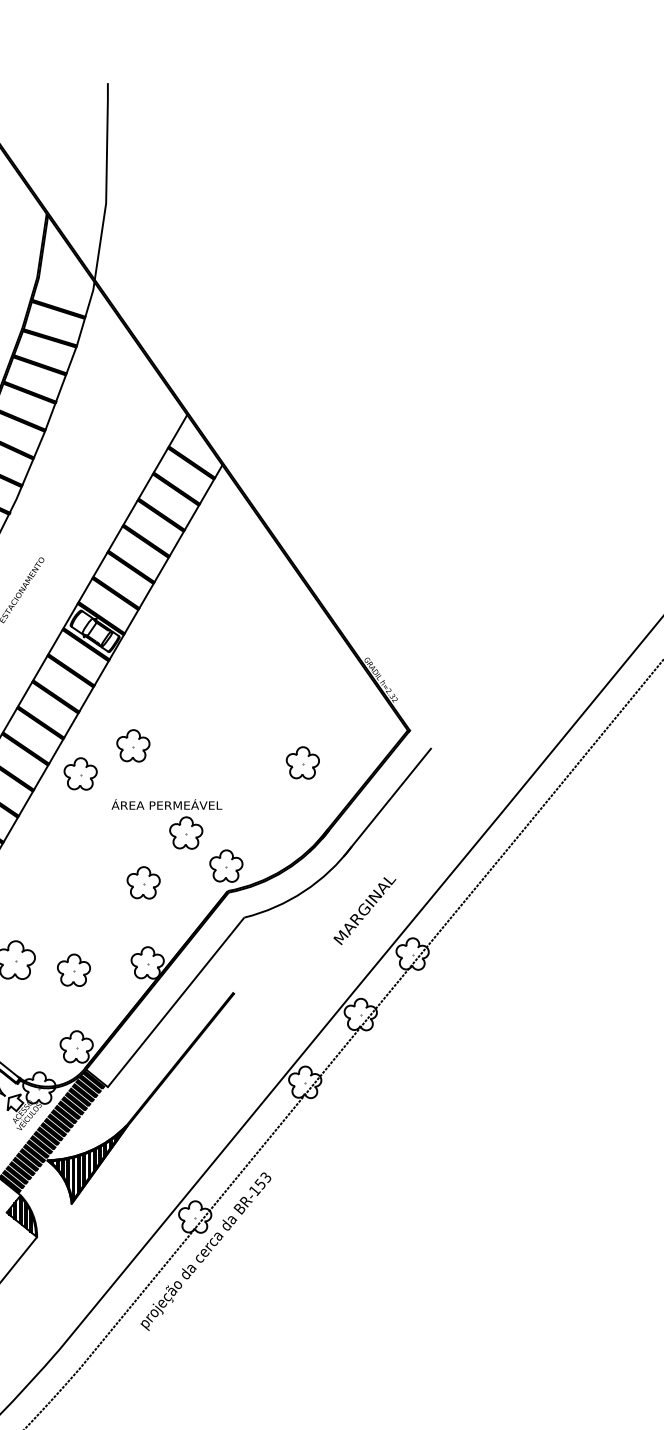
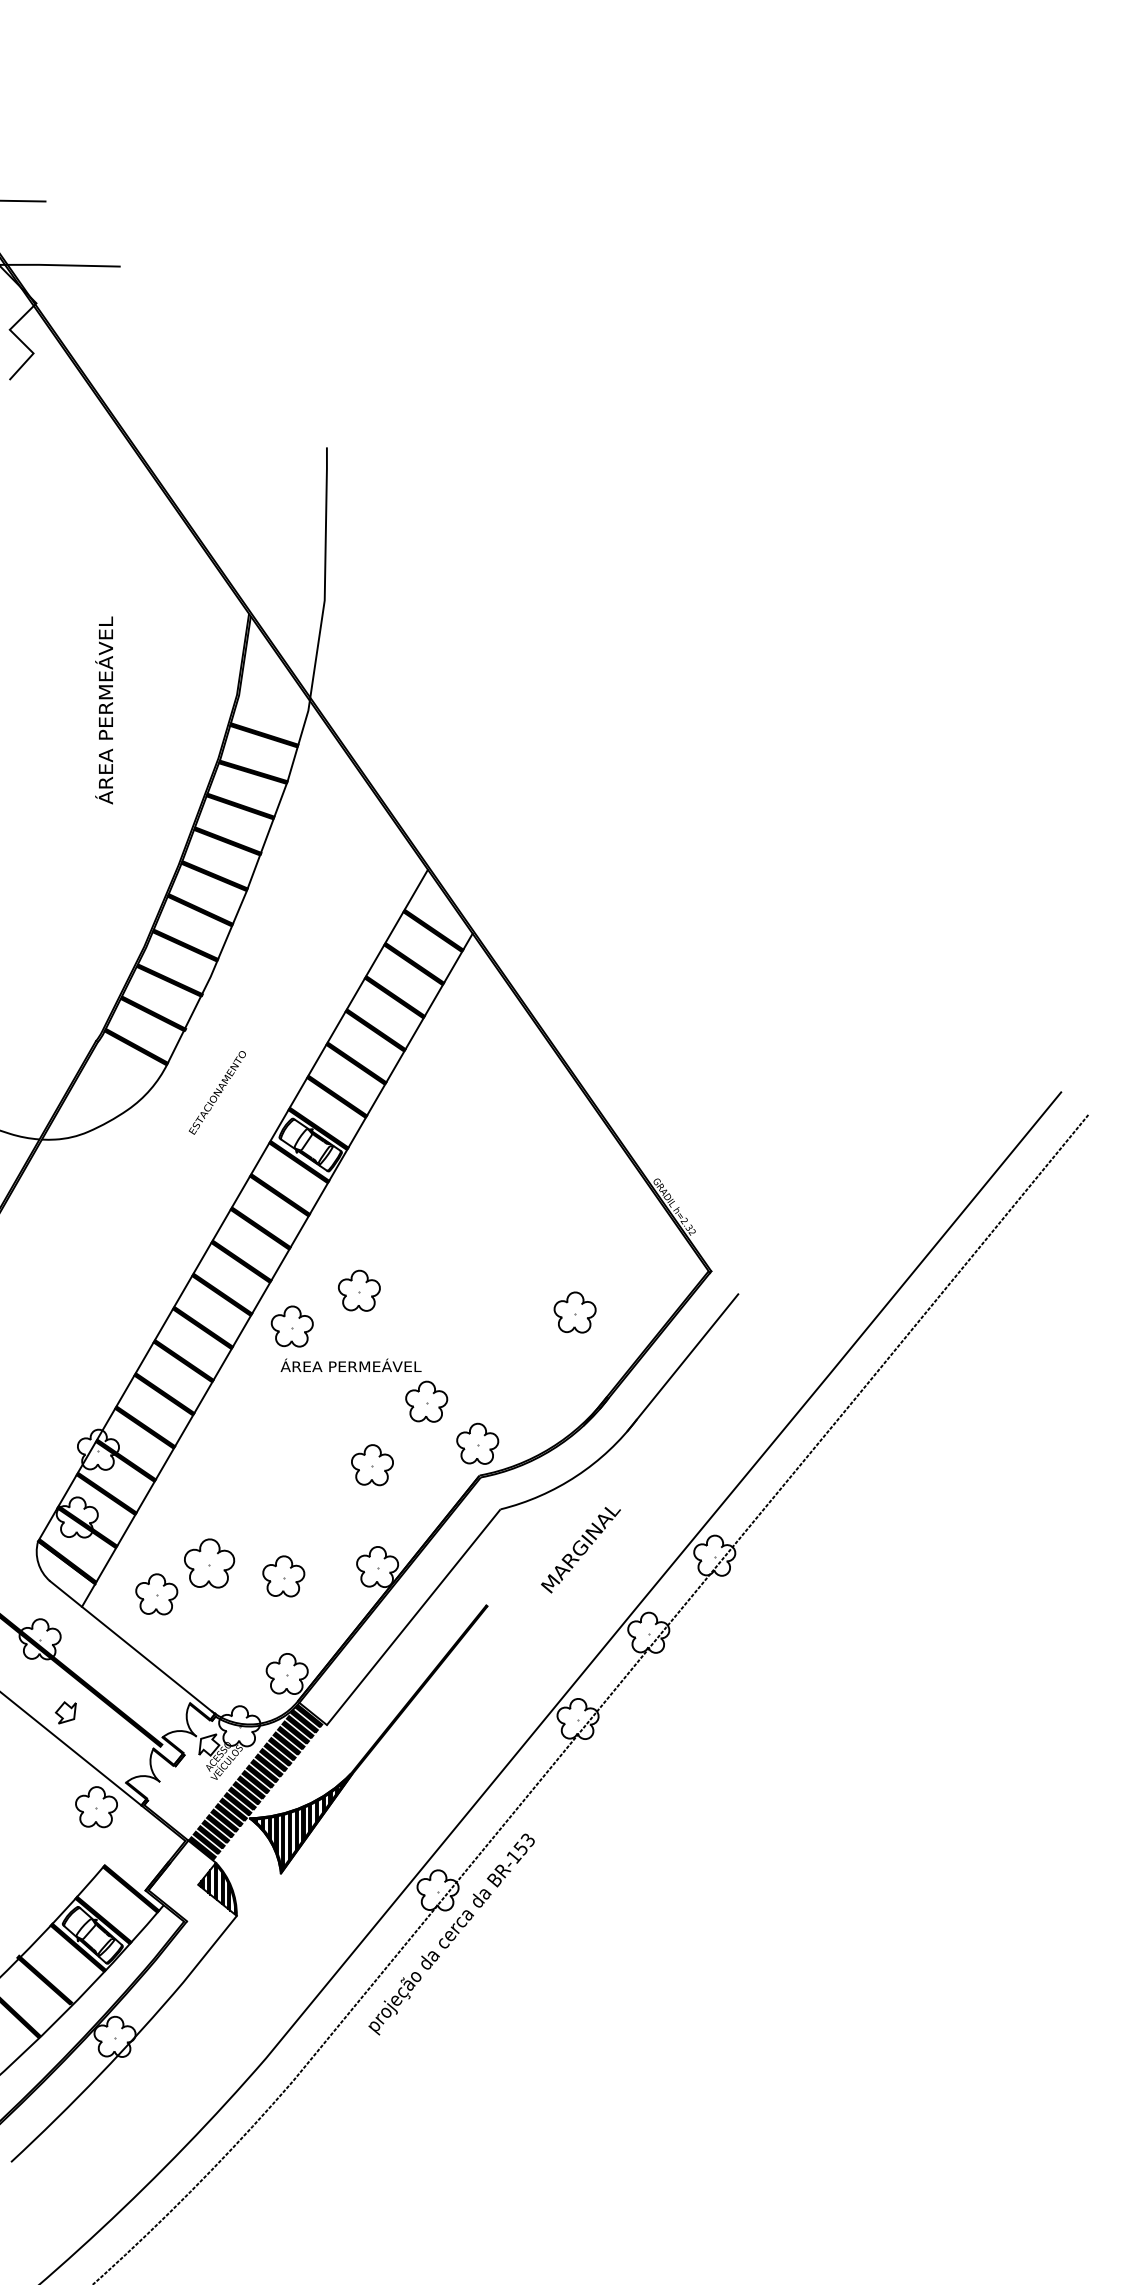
text: (166, 803) -> (350, 1364), moved
text: (364, 911) -> (580, 1550), moved

